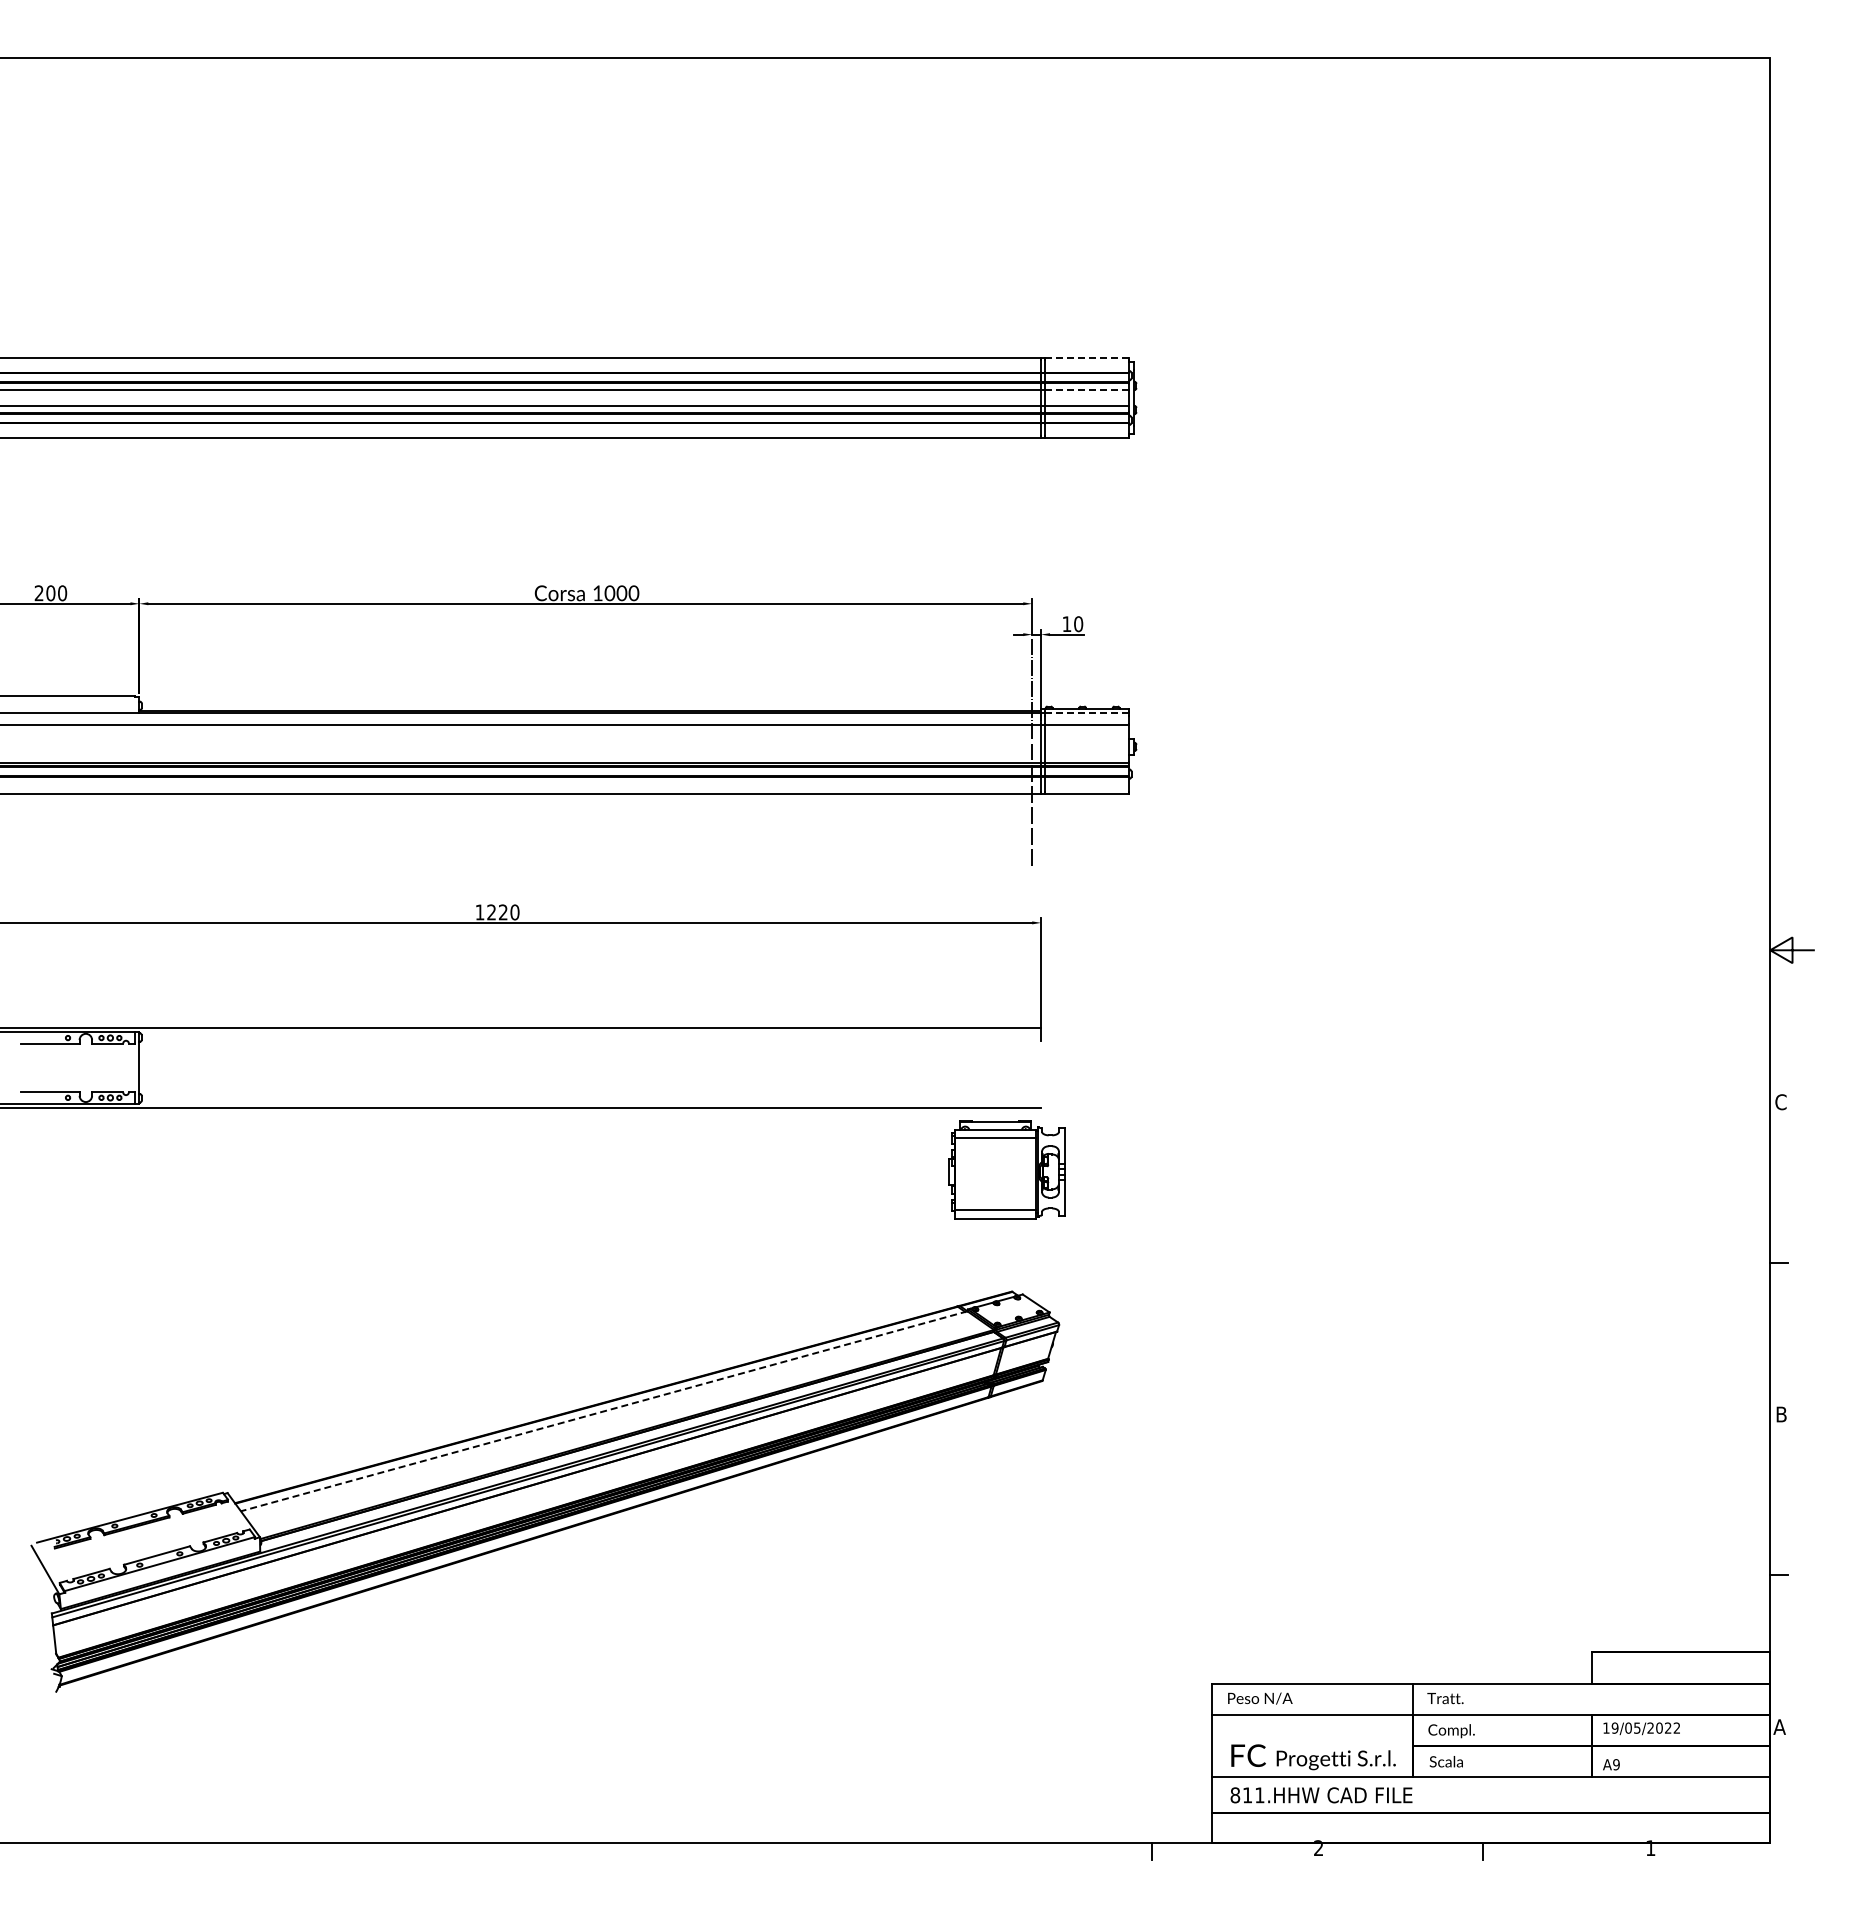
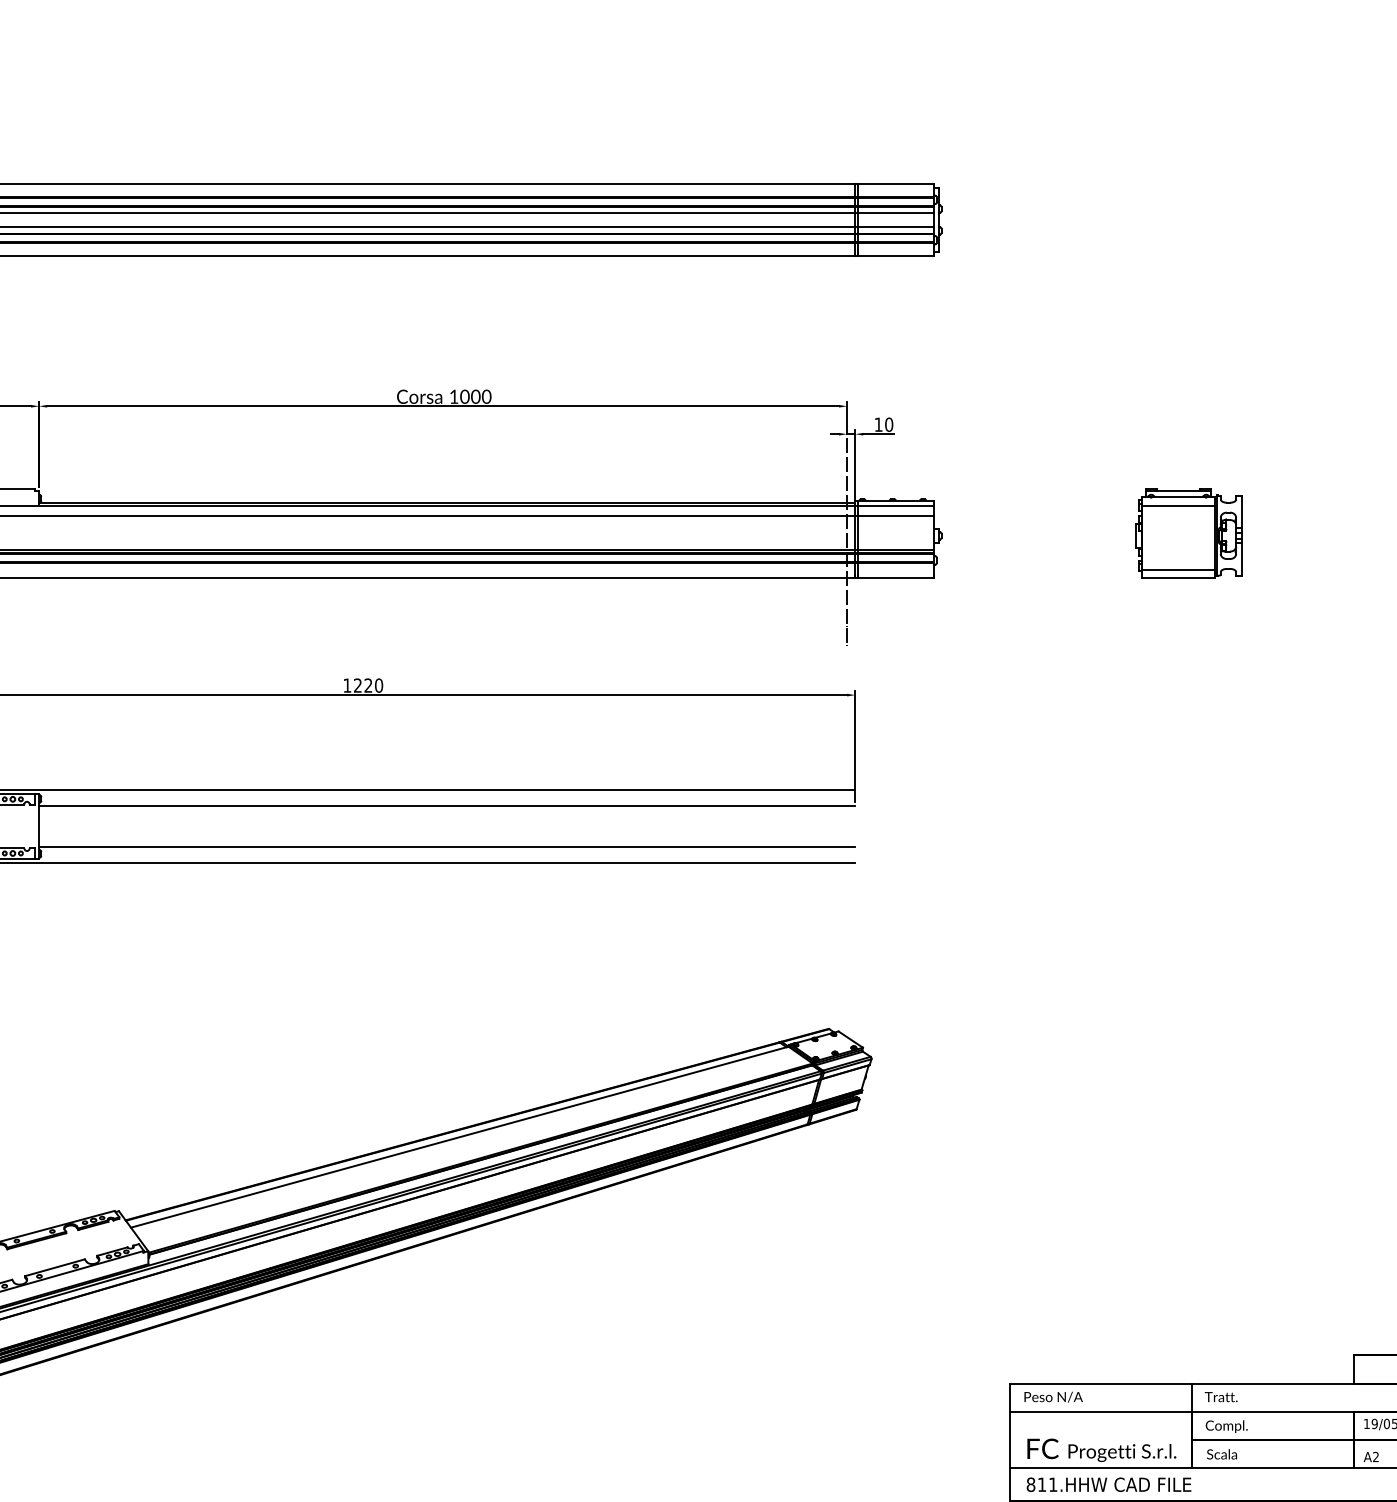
line: (1086, 357) -> (896, 183), dashed -> solid
line: (1086, 389) -> (896, 212), dashed -> solid
line: (1086, 713) -> (896, 505), dashed -> solid
line: (590, 1045) -> (447, 806), added
line: (590, 1090) -> (447, 846), added
part: (1006, 1169) -> (1188, 533), moved
line: (604, 1411) -> (460, 1137), dashed -> solid
text: (1616, 1764) -> (1376, 1456), A9 -> A2

